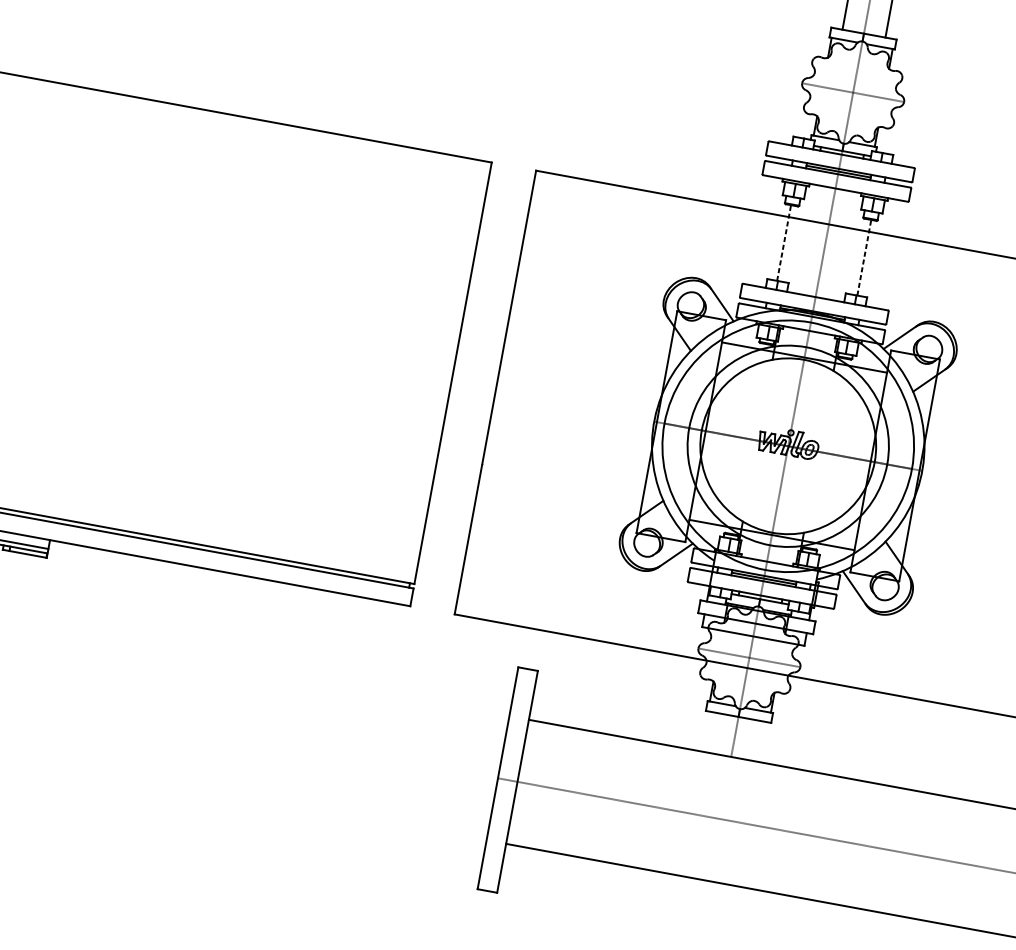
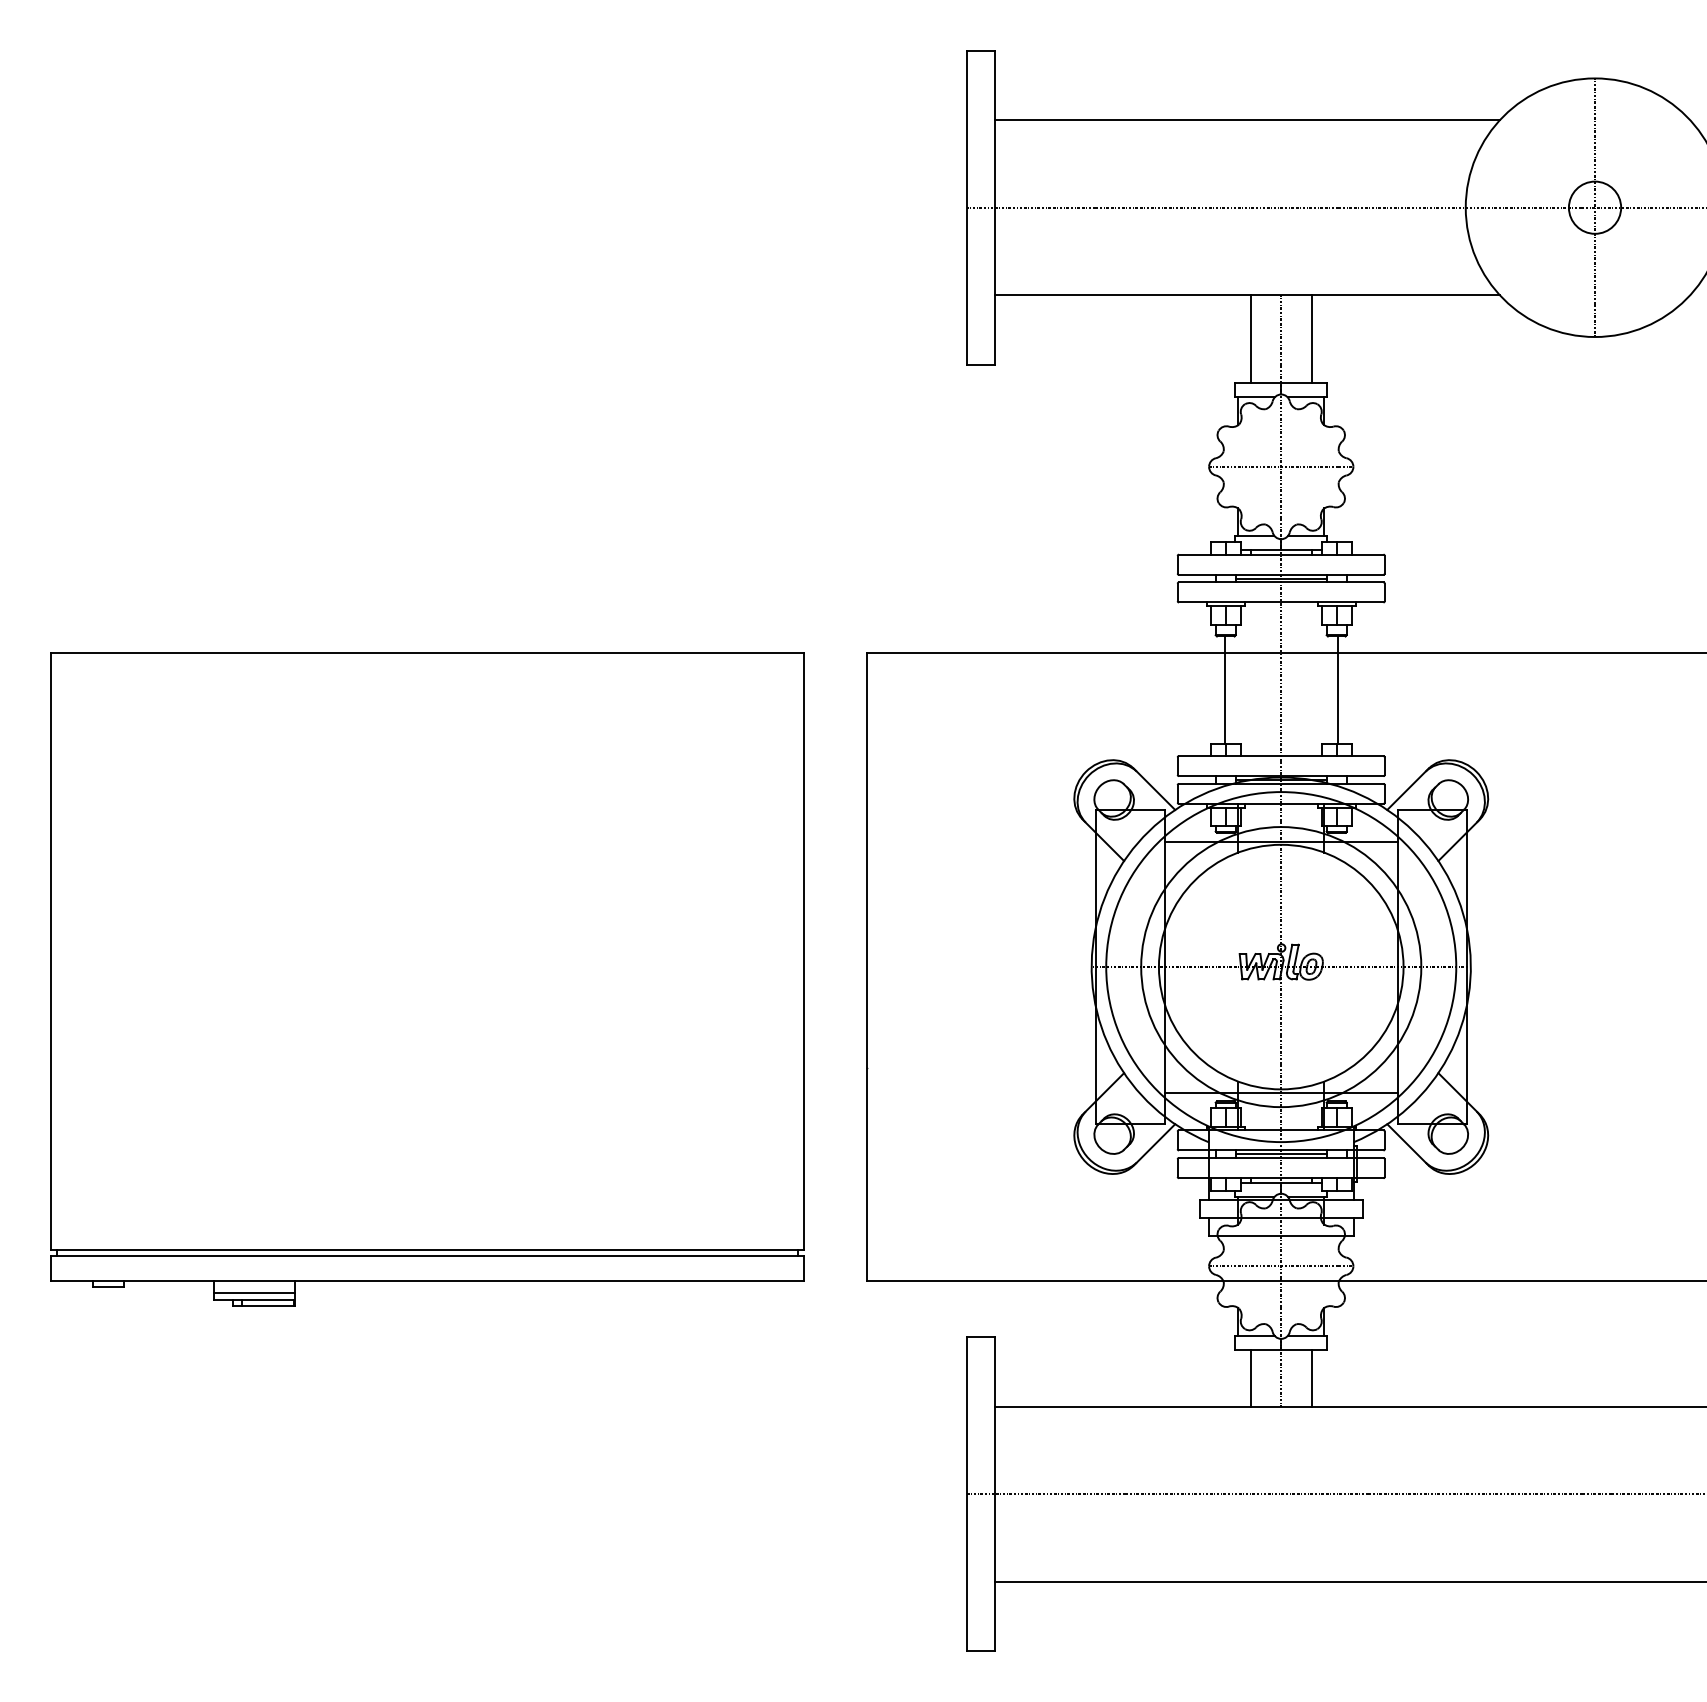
line: (784, 243) -> (1224, 690), dashed -> solid
line: (863, 258) -> (1337, 690), dashed -> solid
line: (713, 732) -> (1250, 1377), added
line: (756, 740) -> (1311, 1377), added

